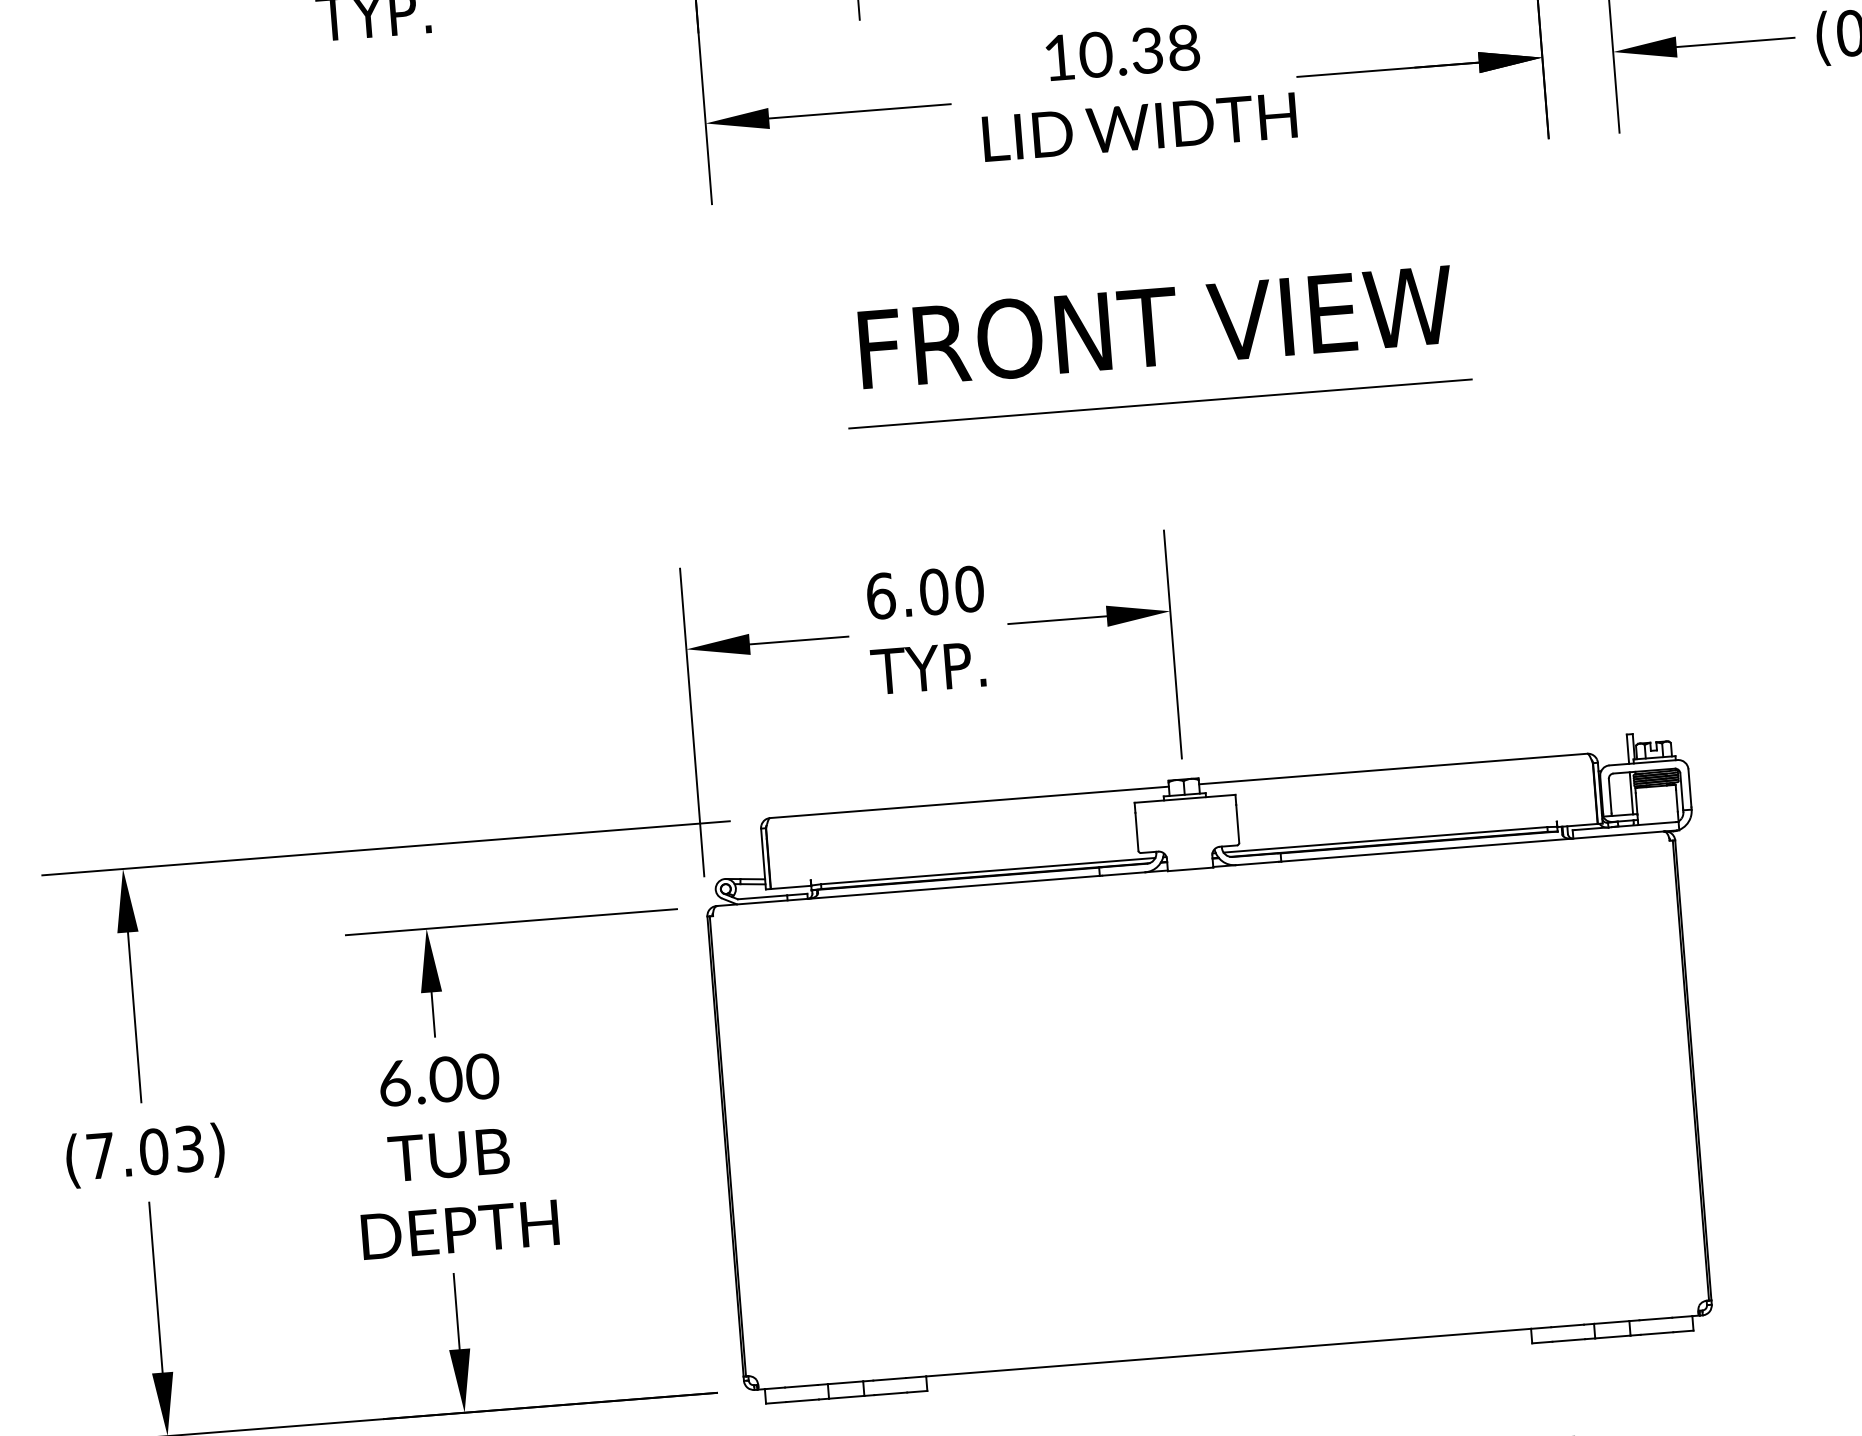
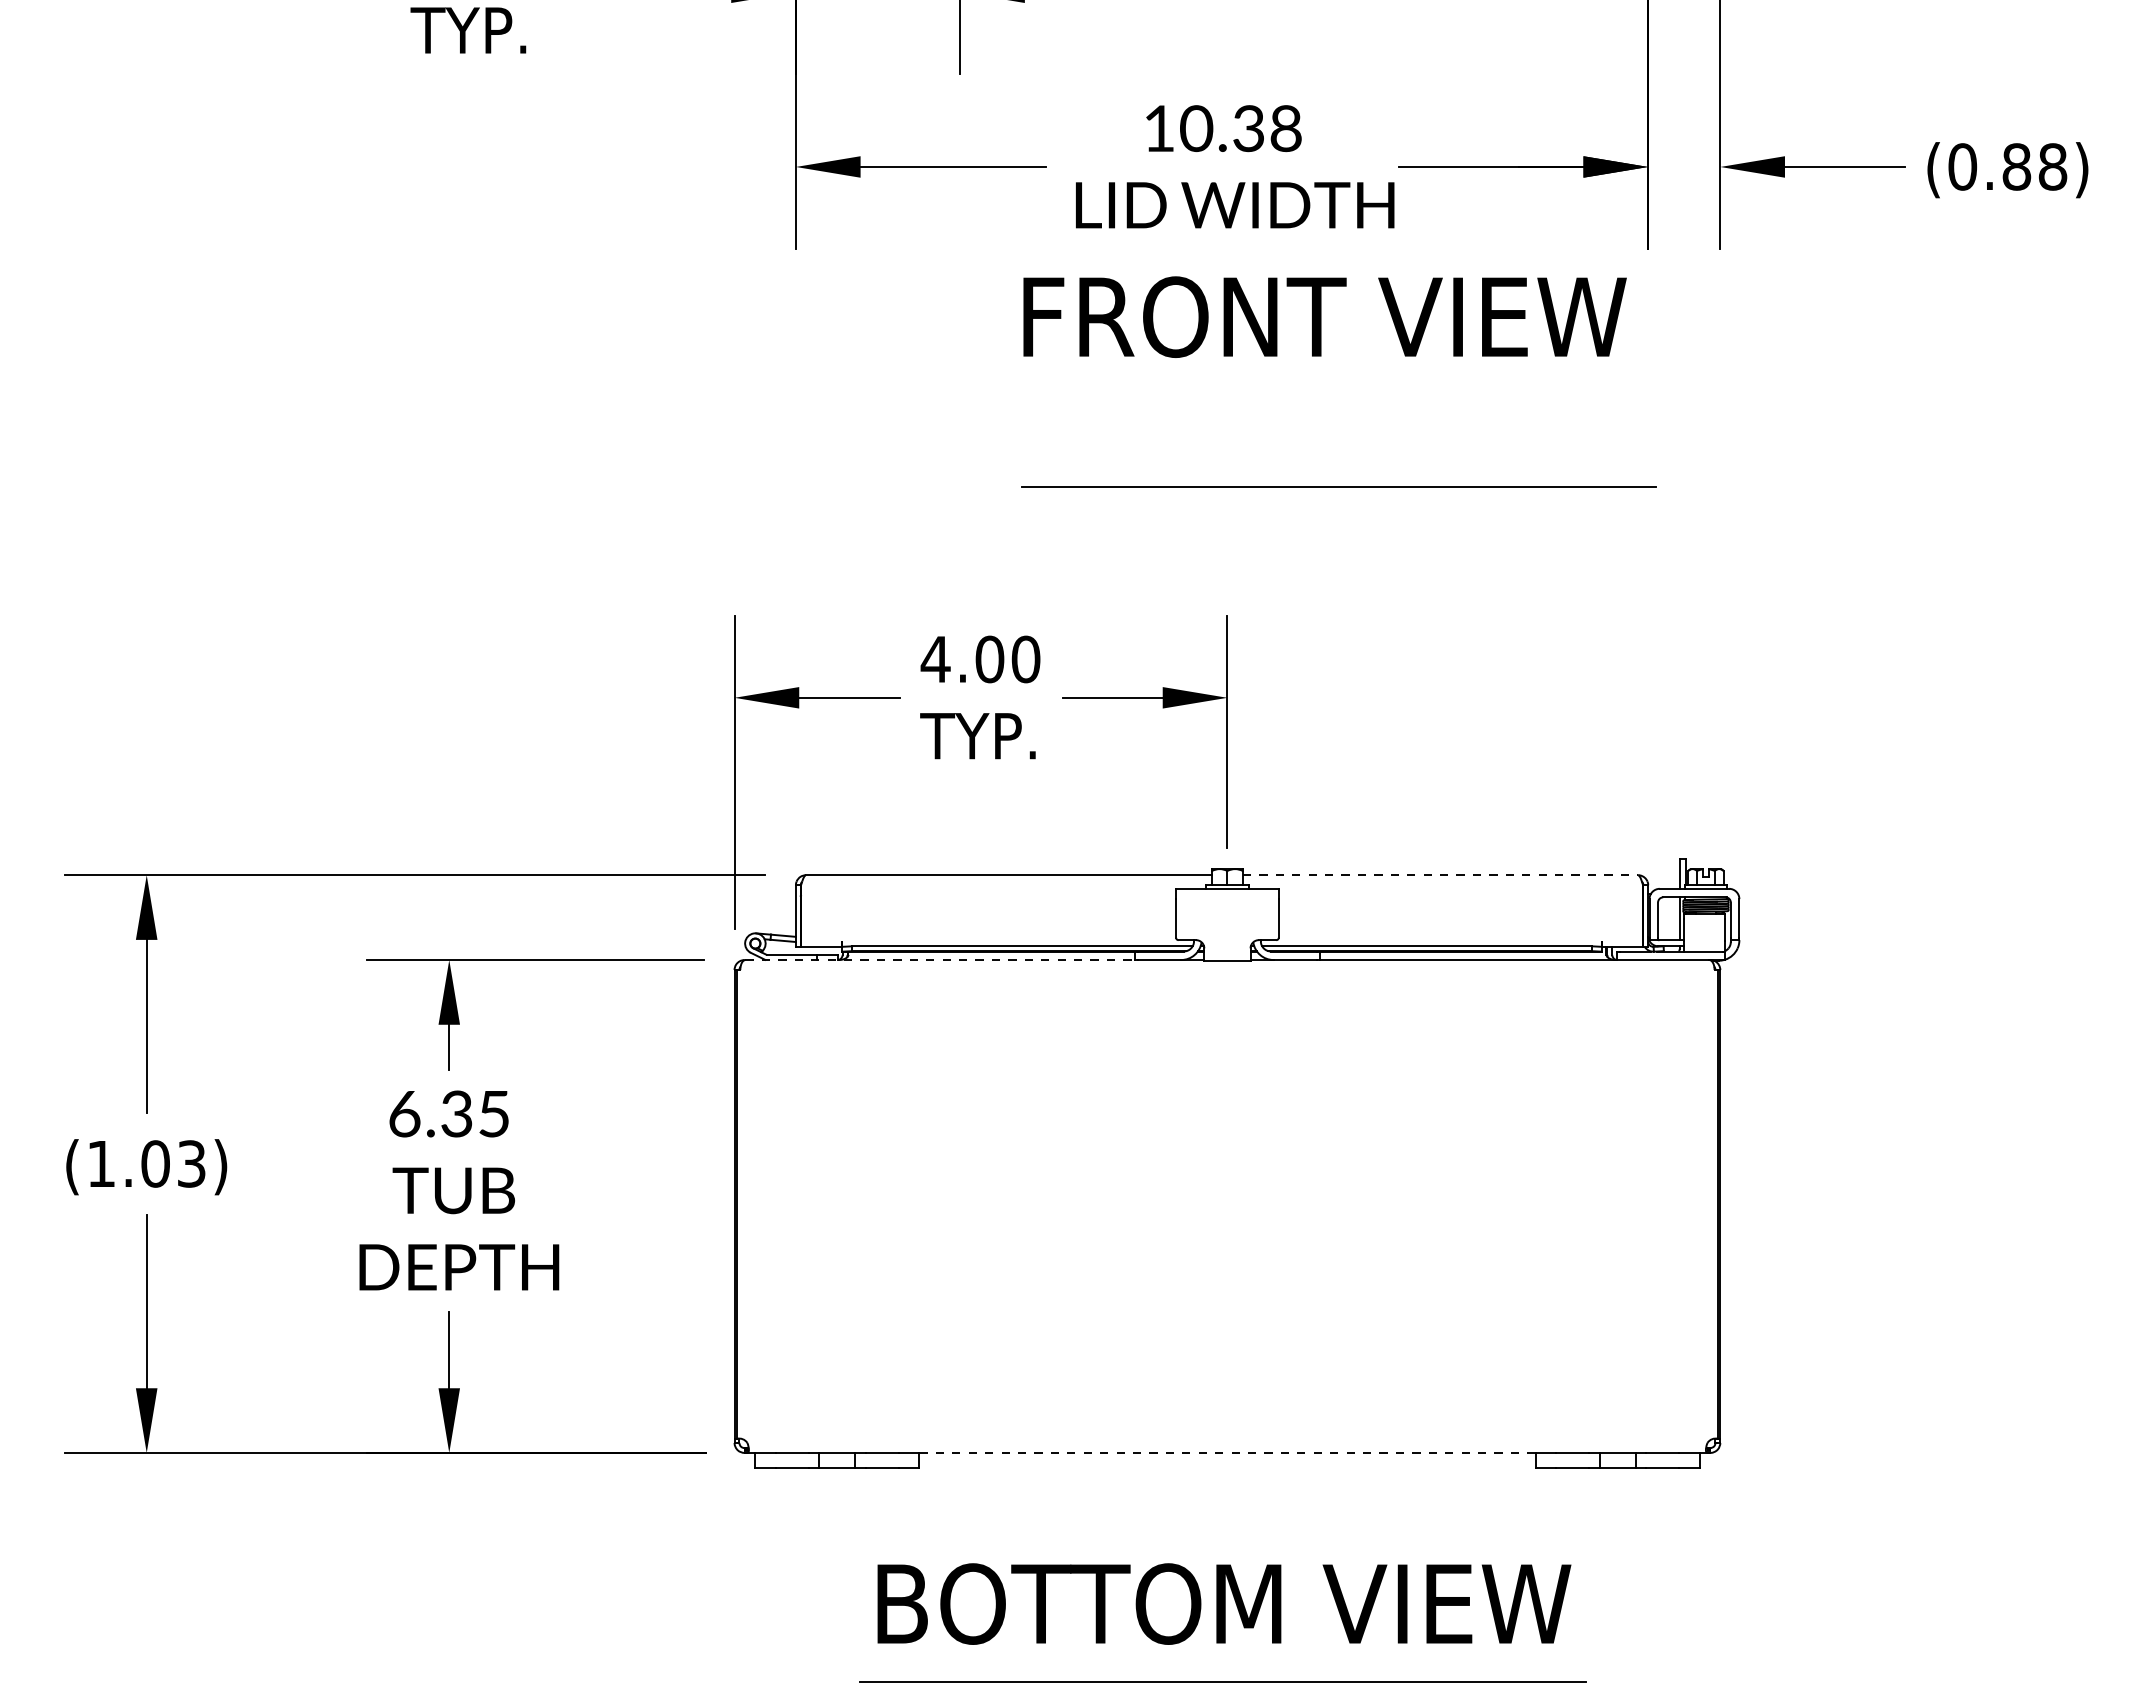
text: (1155, 326) -> (1324, 316), moved
line: (1159, 403) -> (1338, 486), moved
text: (880, 596) -> (935, 659), 6.00 -> 4.00
line: (1393, 769) -> (1440, 875), solid -> dashed
line: (908, 891) -> (940, 960), solid -> dashed
text: (464, 1077) -> (475, 1113), 6.00 -> 6.35
text: (100, 1155) -> (101, 1163), (7.03) -> (1.03)
line: (1227, 1352) -> (1226, 1452), solid -> dashed

